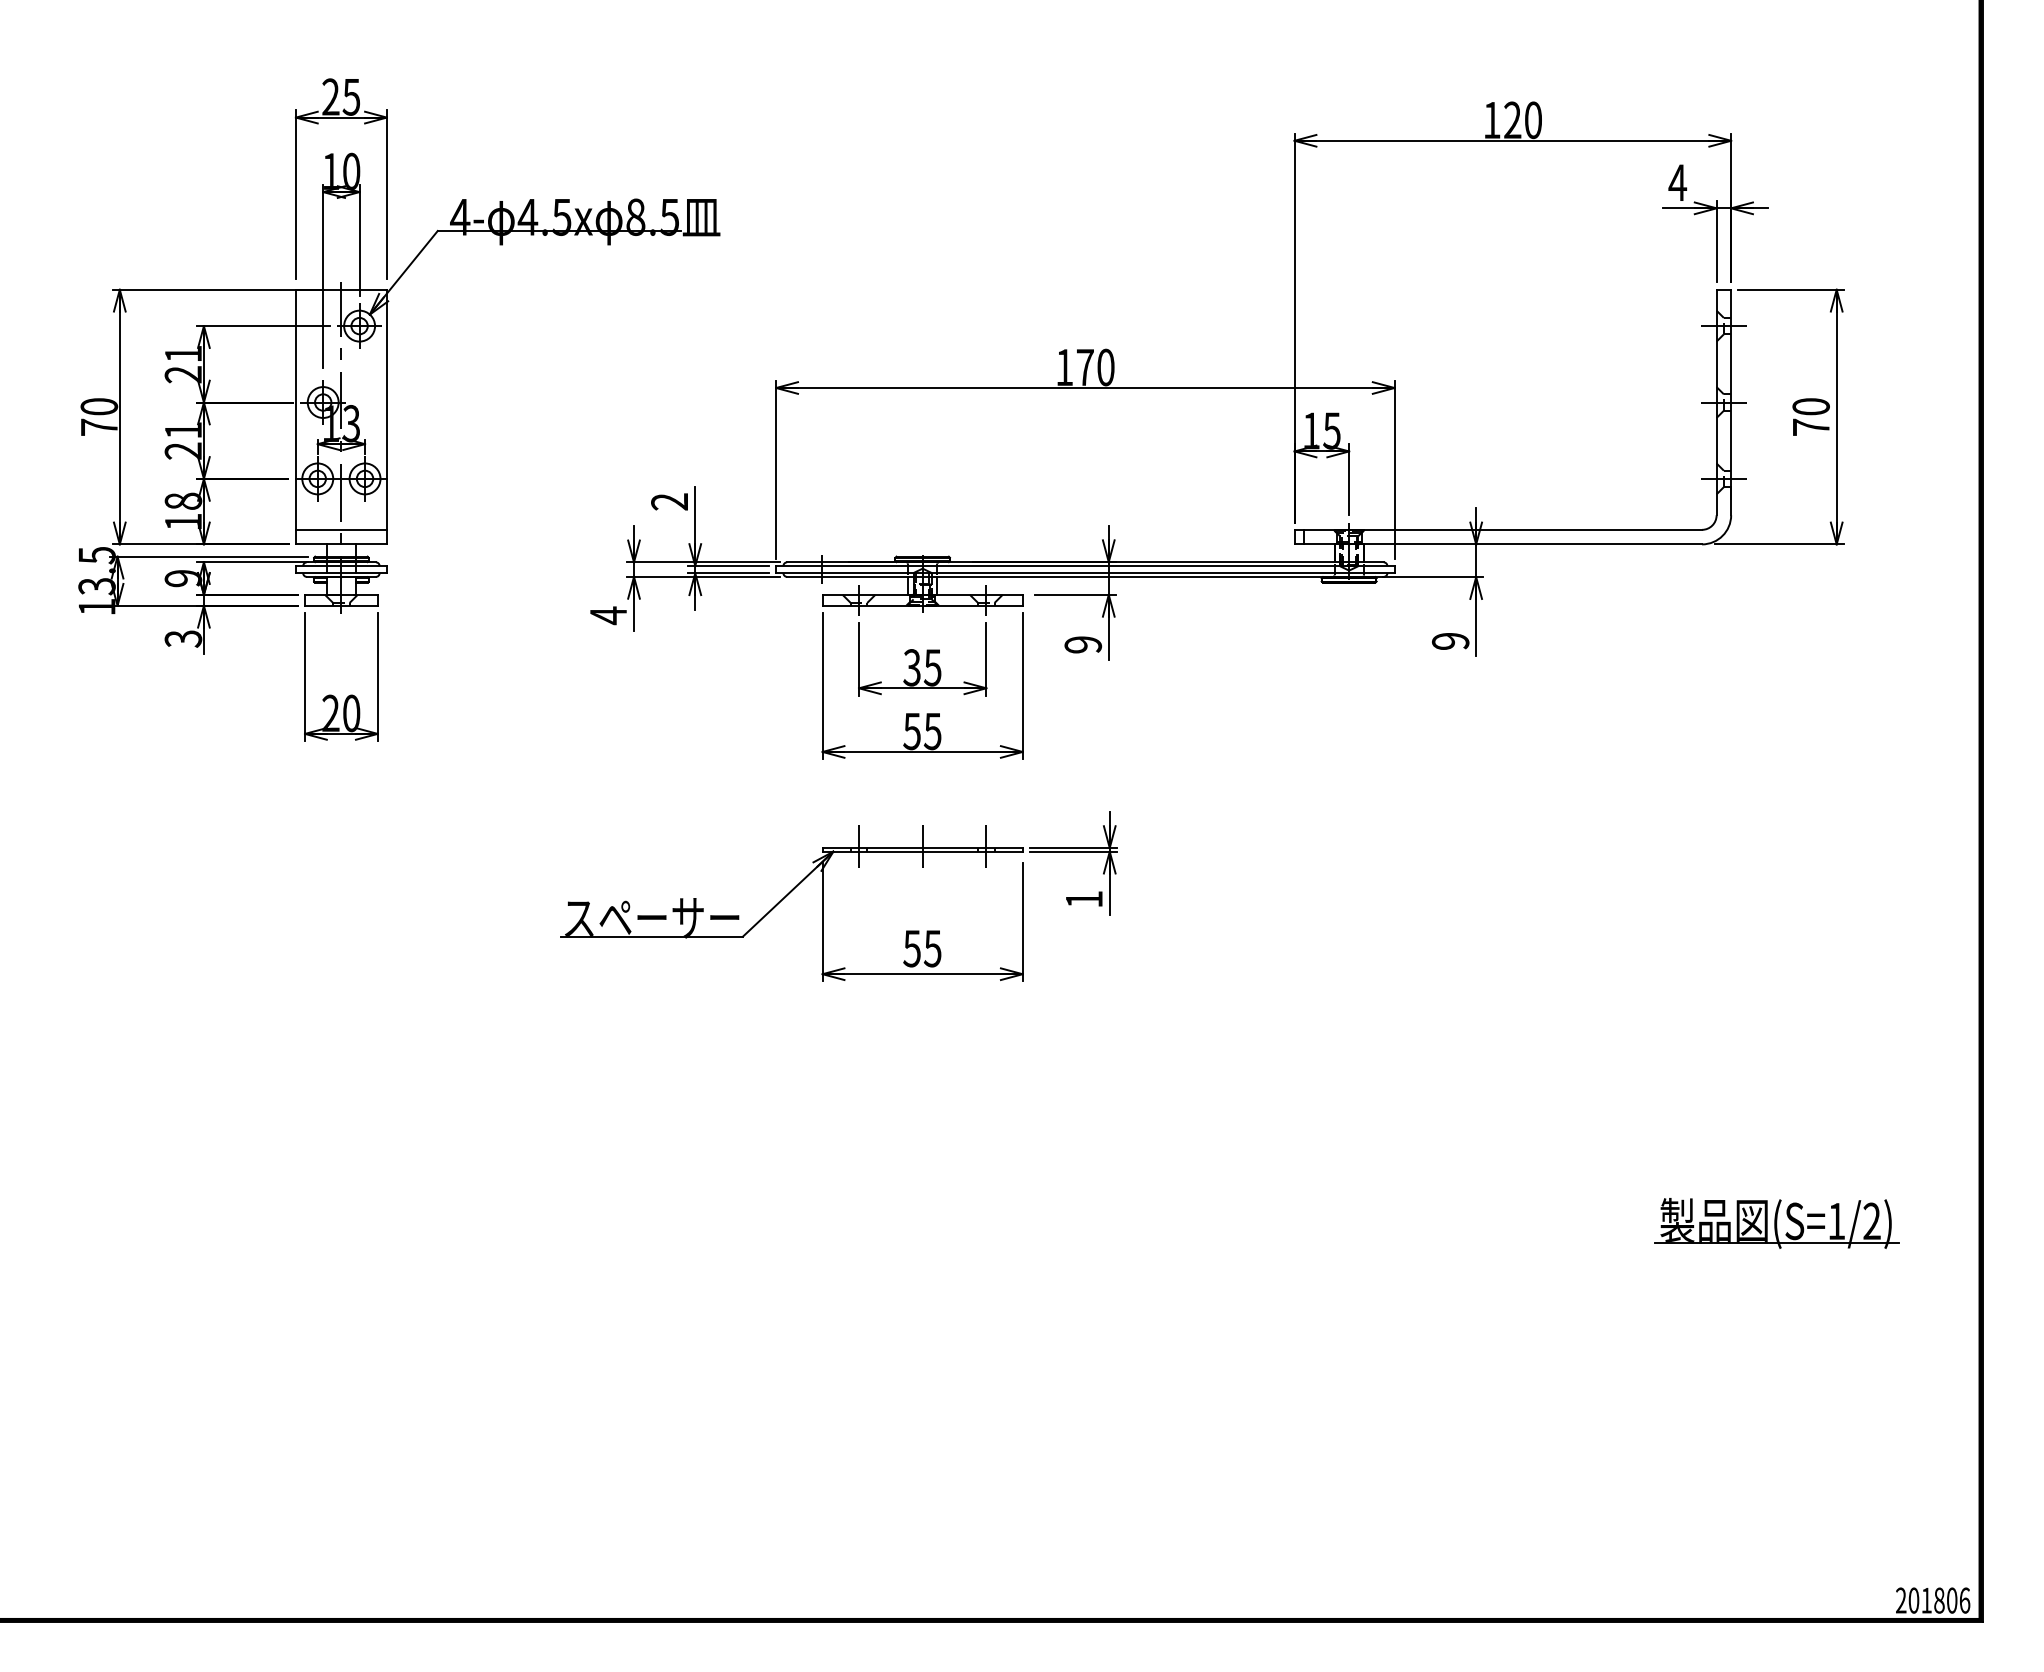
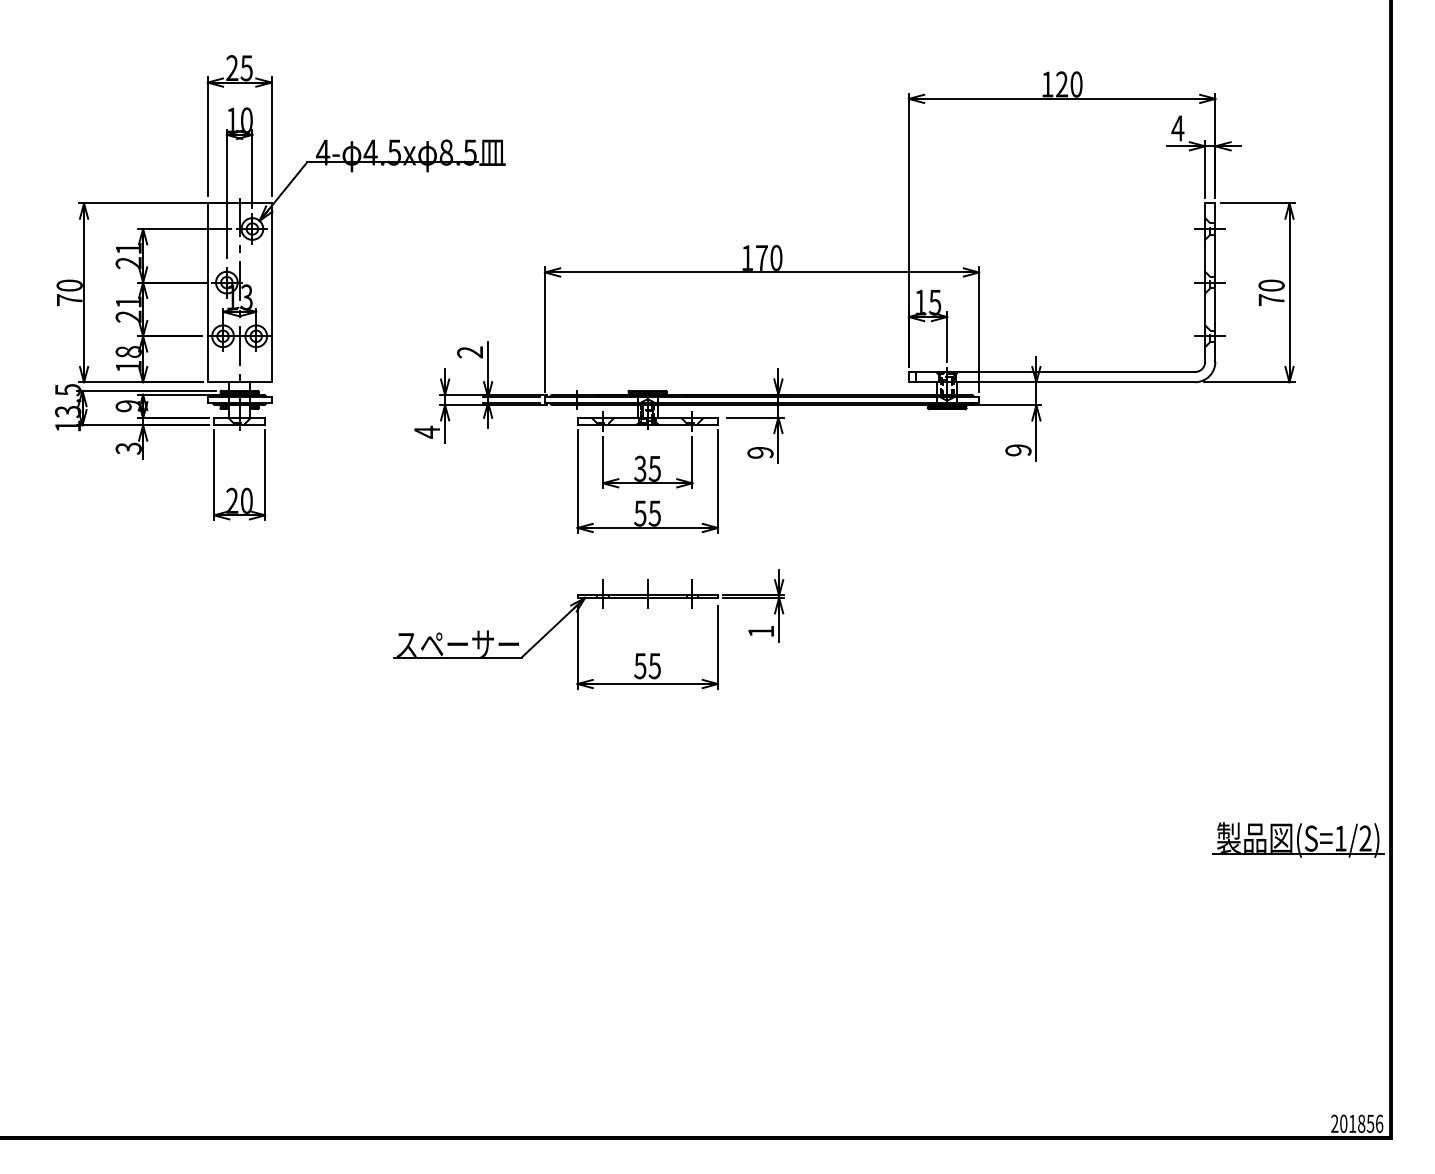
line: (340, 529) -> (239, 371), removed
part: (1776, 1223) -> (1298, 840), moved
text: (1951, 1600) -> (1370, 1123), 201806 -> 201856

